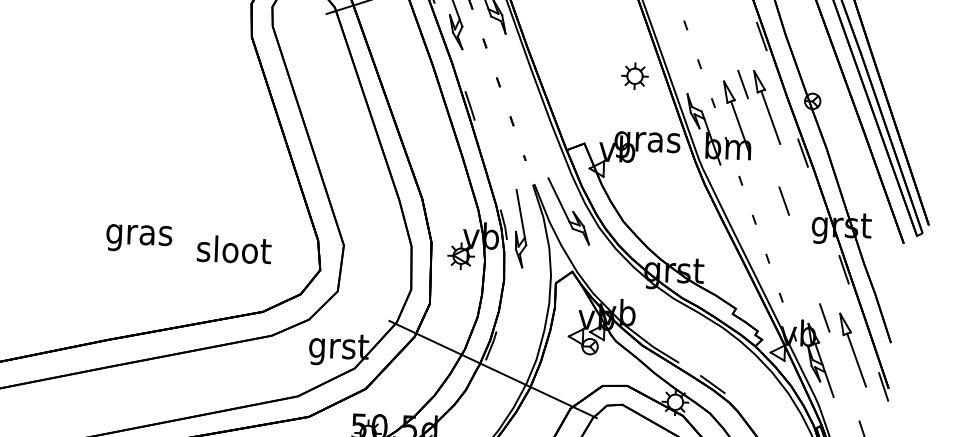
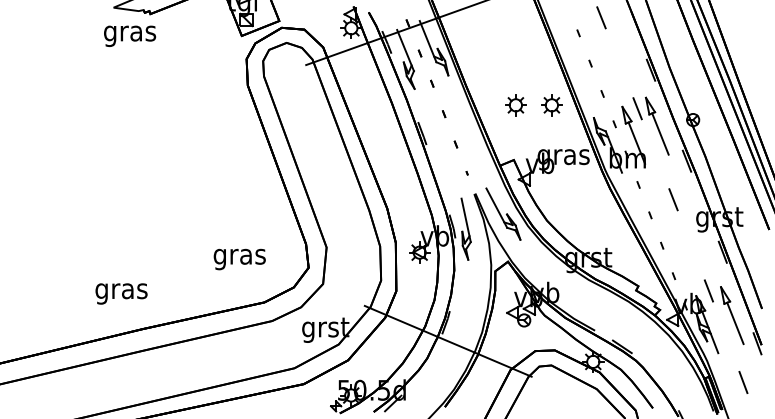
part: (589, 74) -> (515, 105), added
text: (139, 237) -> (121, 293), moved
text: (233, 252) -> (239, 256), sloot -> gras

